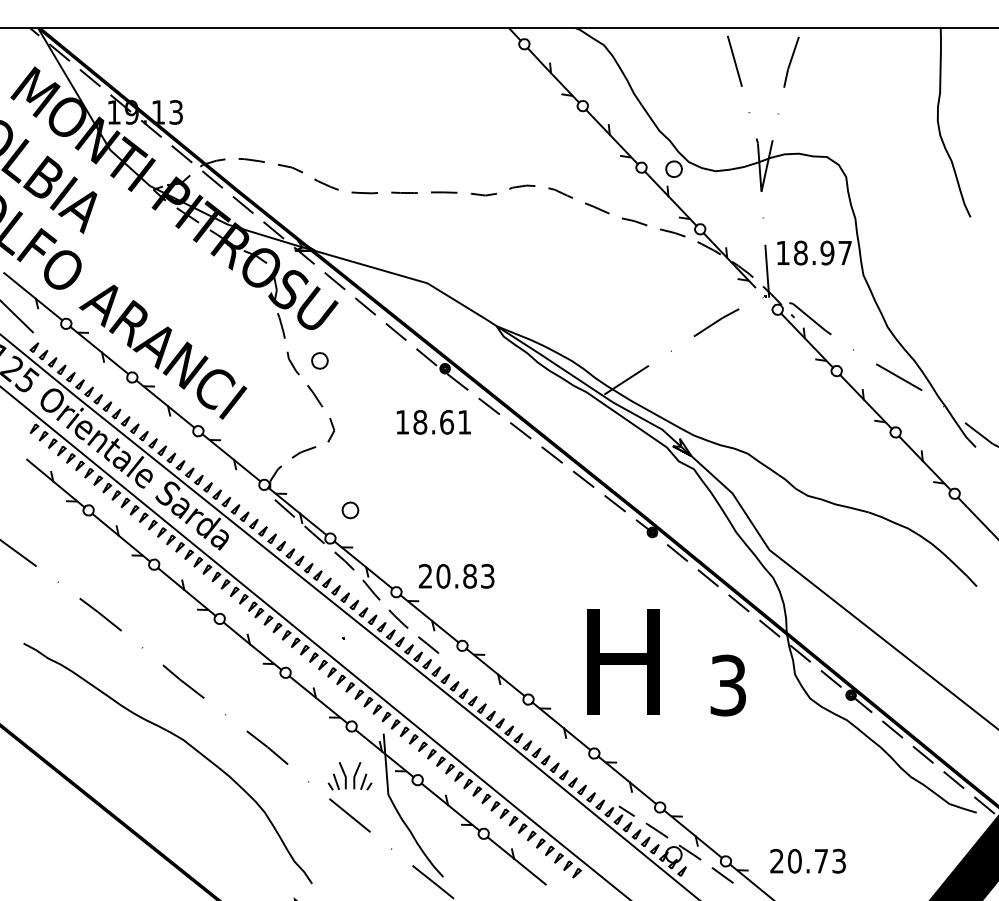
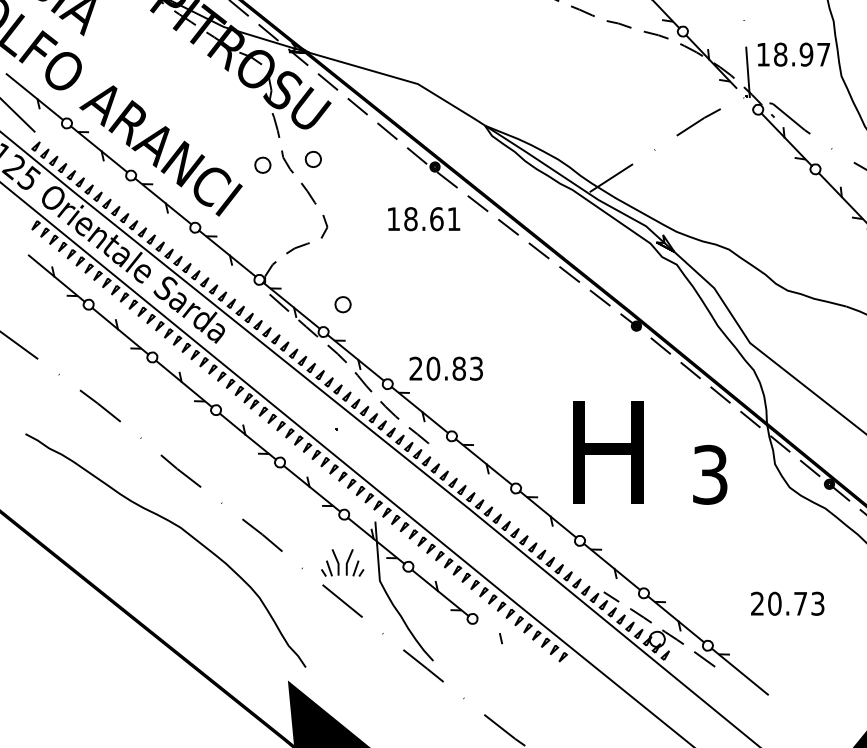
part: (267, 366) -> (262, 164), added
line: (516, 860) -> (504, 644), removed
text: (807, 860) -> (787, 603), moved

